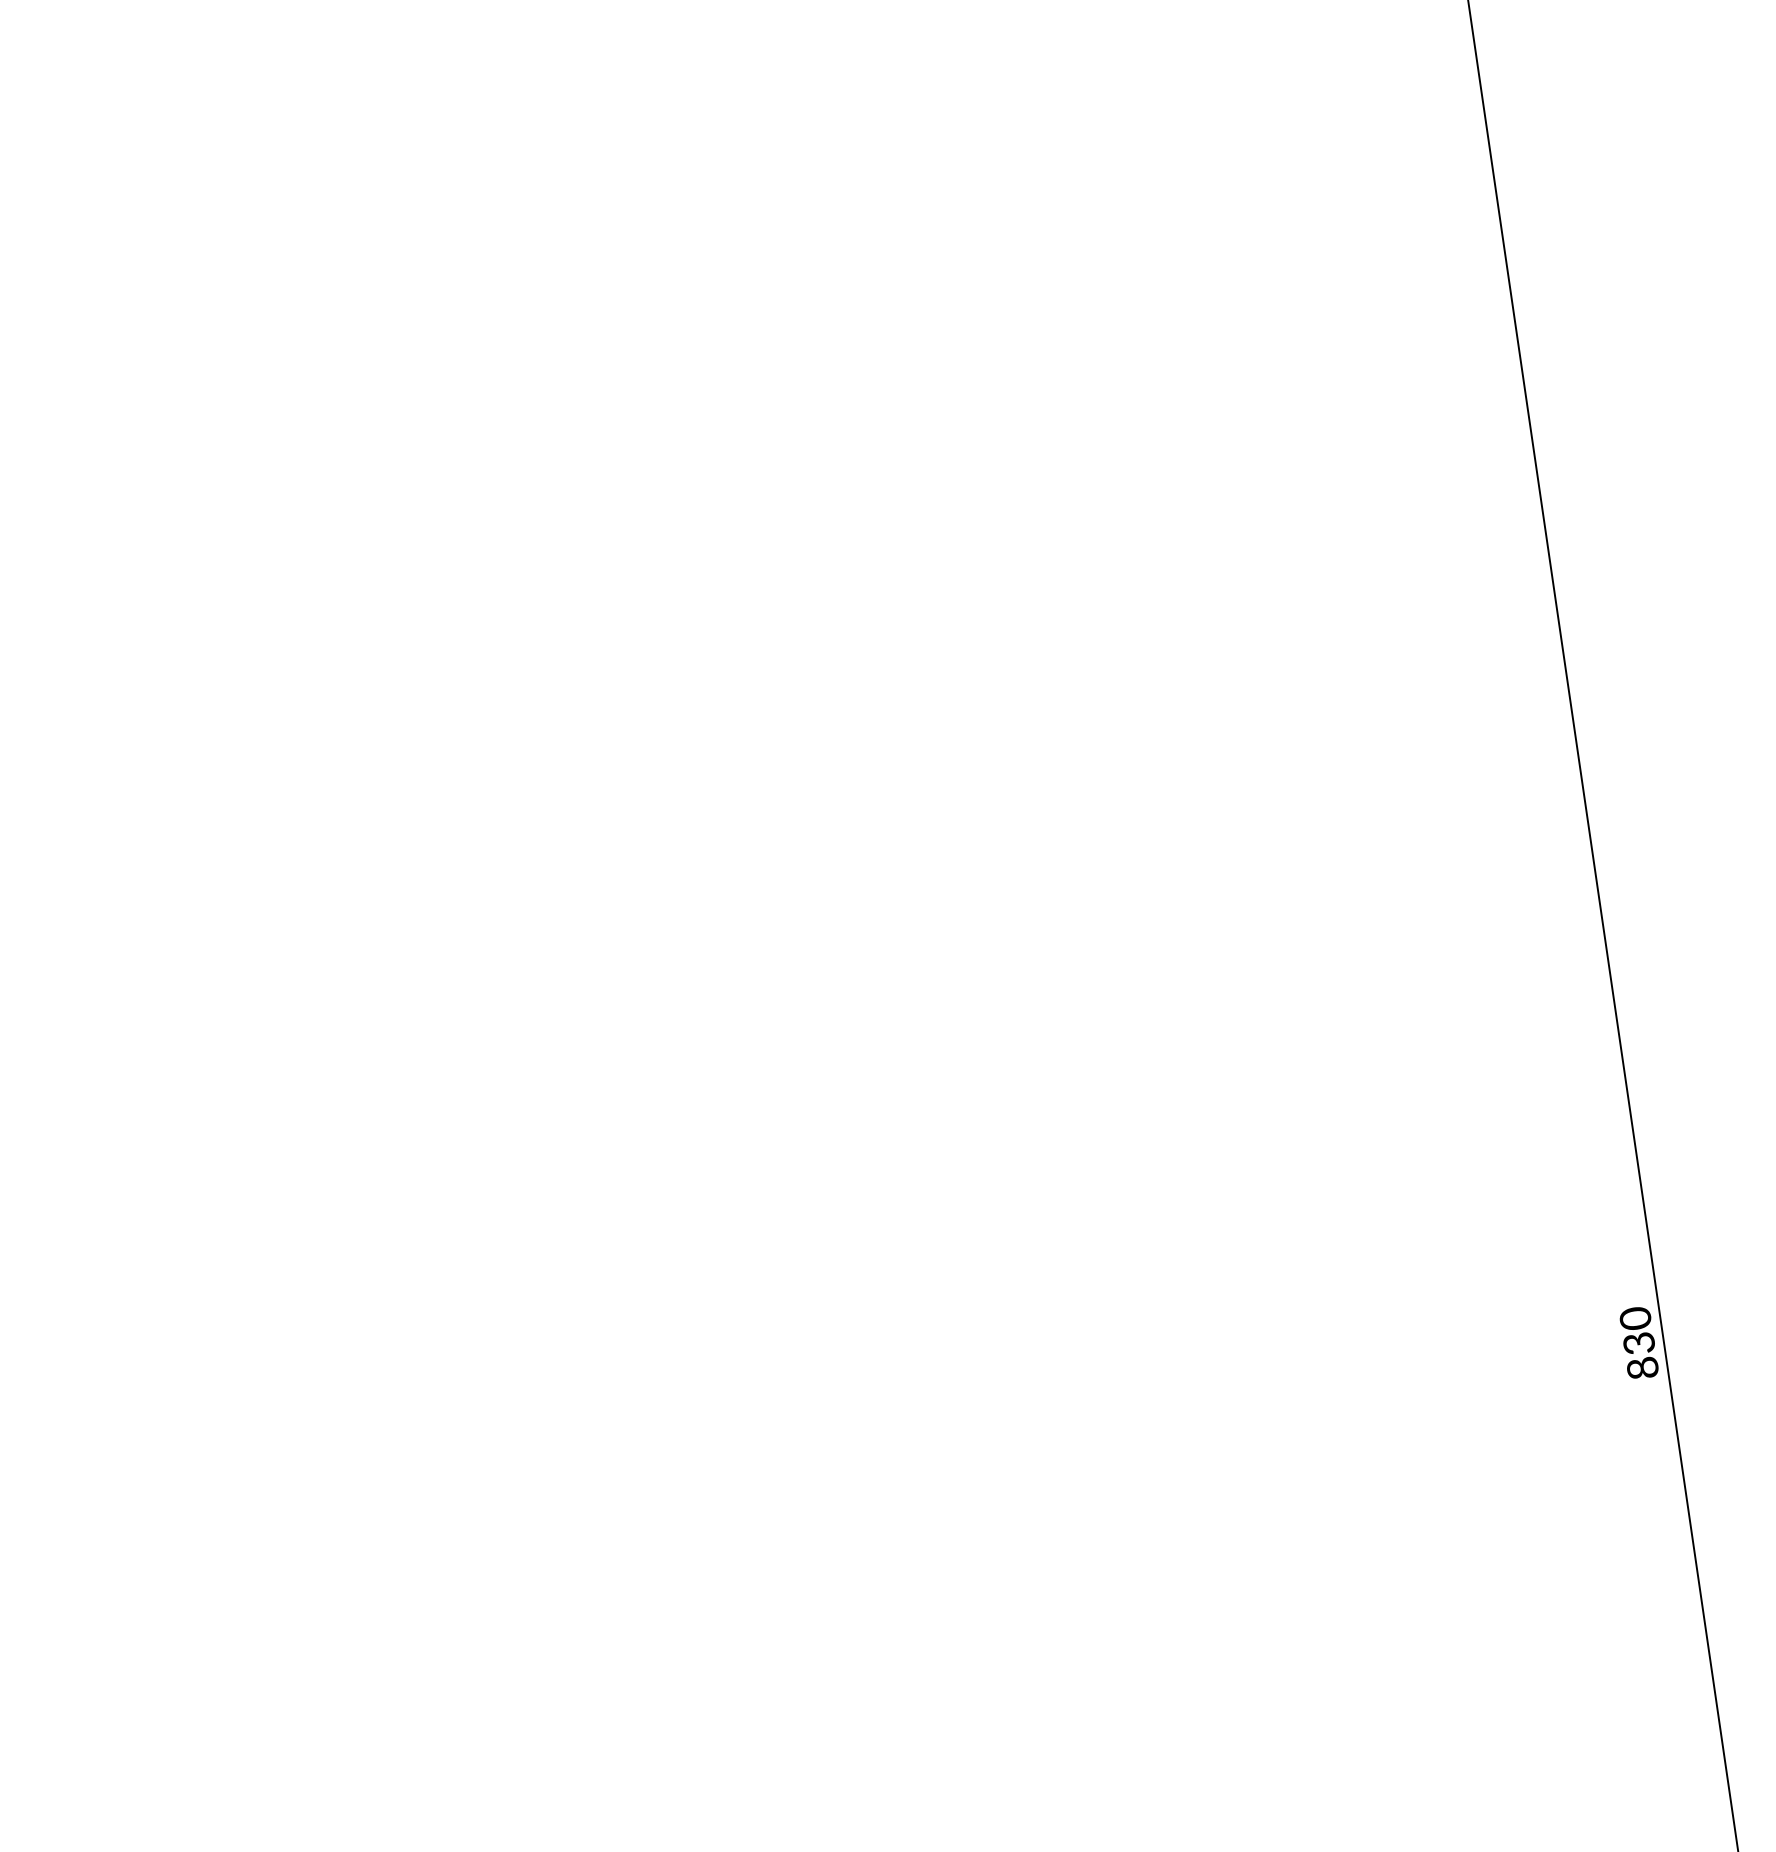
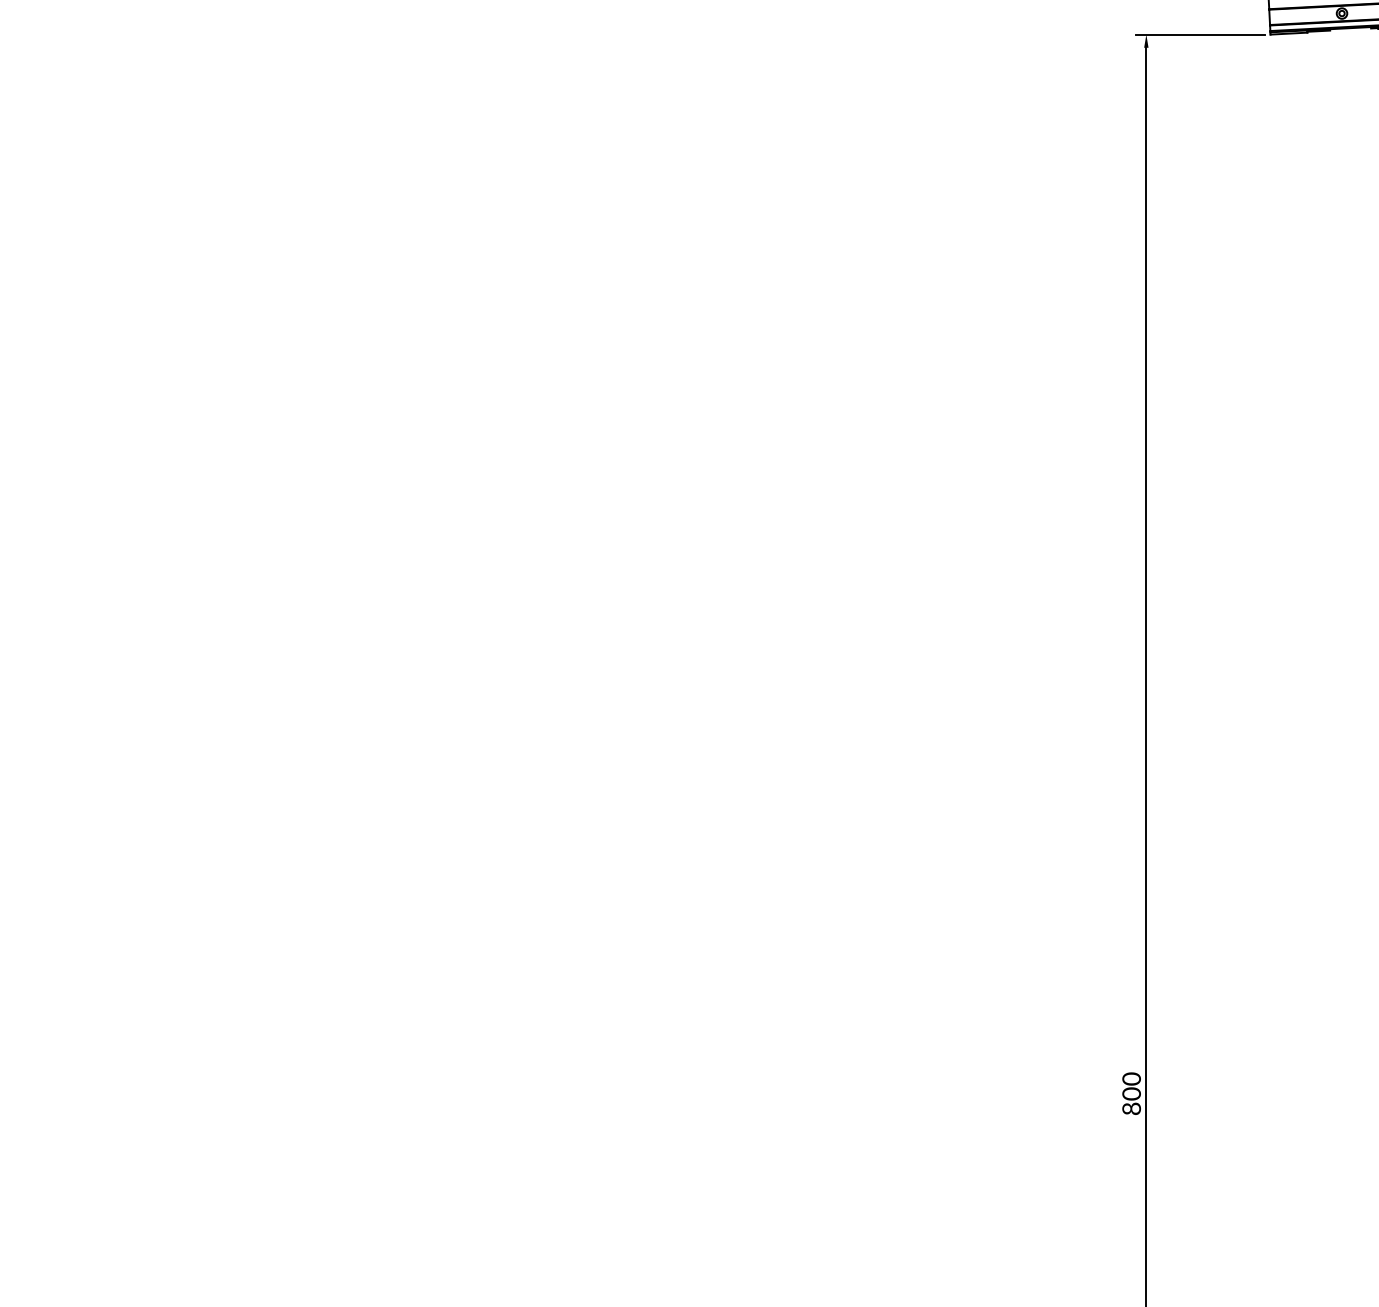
text: (1638, 1342) -> (1131, 1093), 830 -> 800

